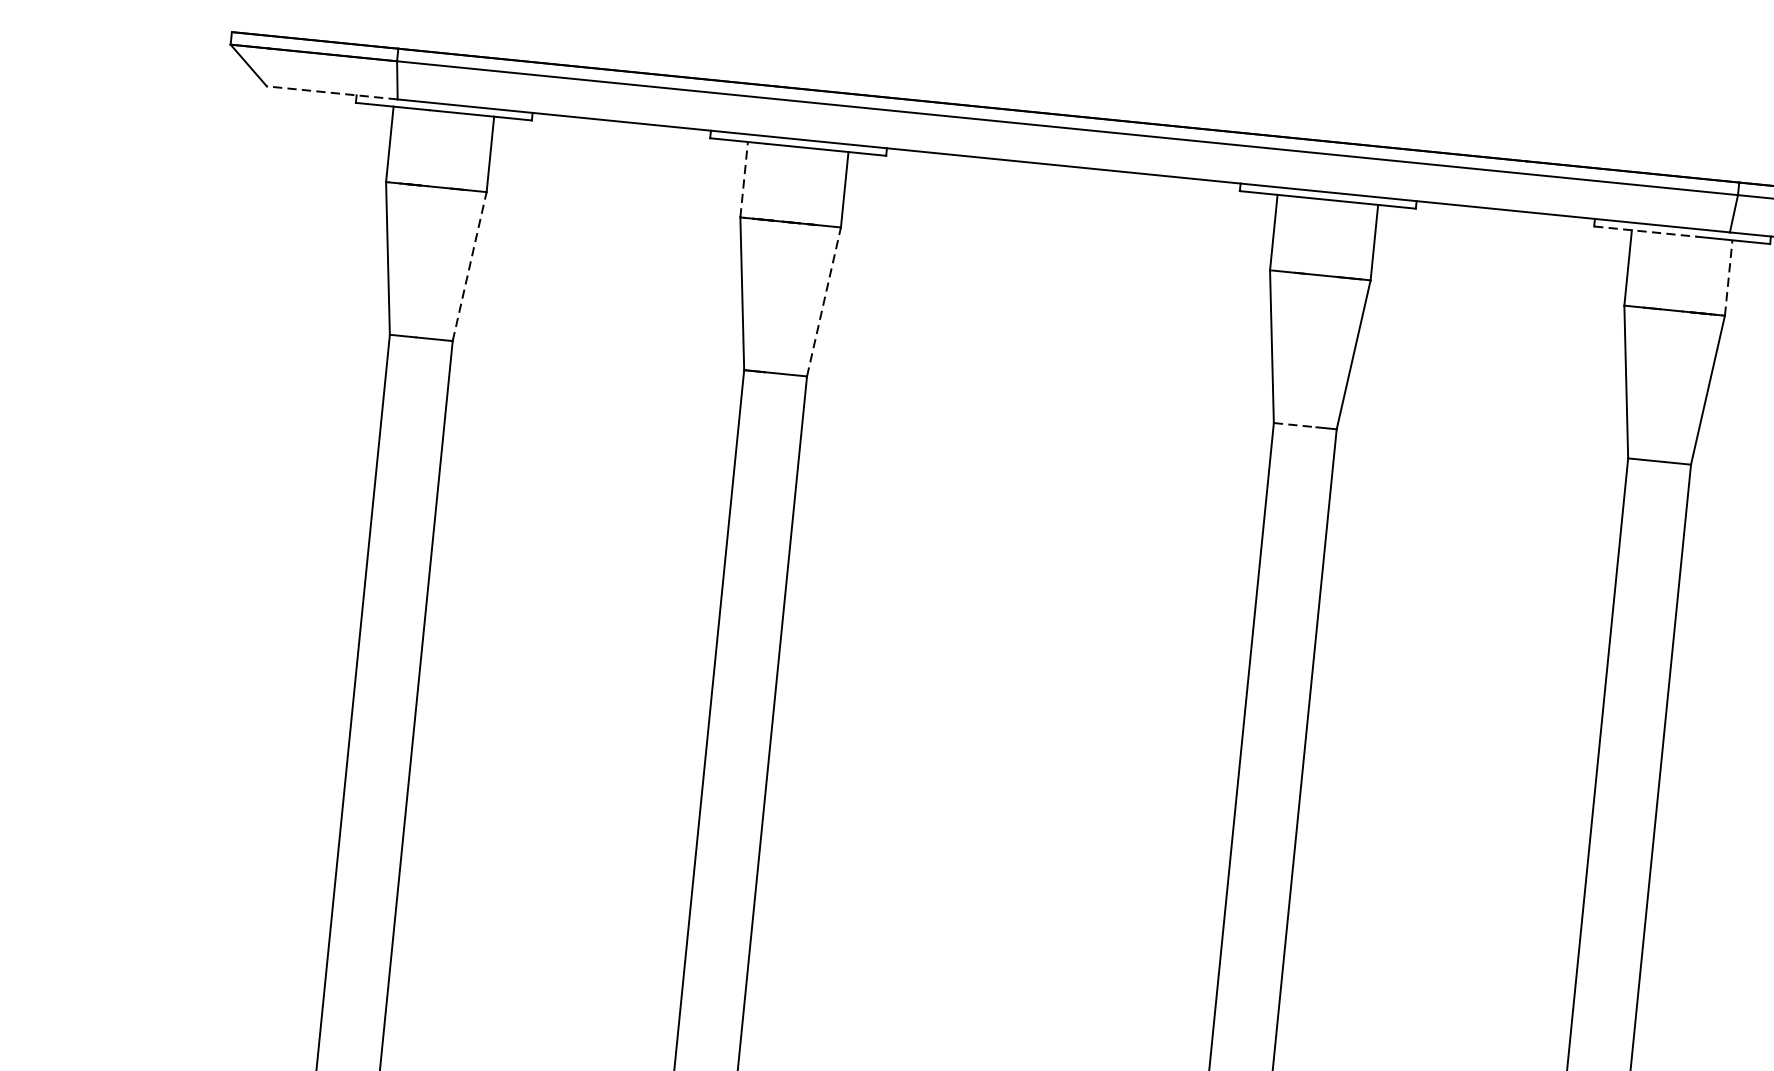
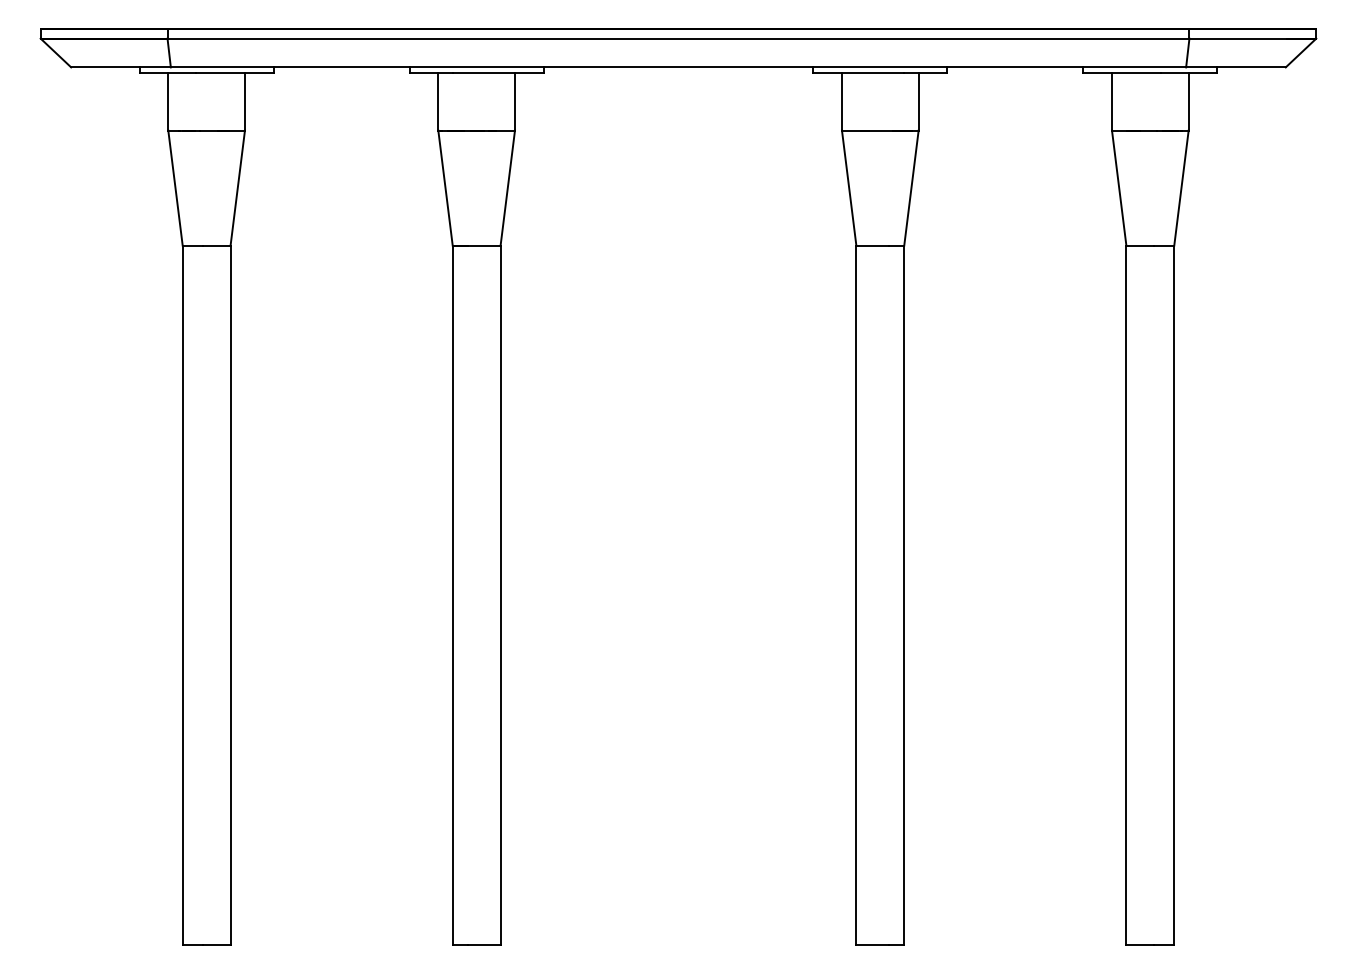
line: (332, 93) -> (121, 67), dashed -> solid
line: (744, 179) -> (438, 101), dashed -> solid
line: (1645, 232) -> (1122, 73), dashed -> solid
line: (469, 267) -> (237, 188), dashed -> solid
line: (1728, 277) -> (1188, 101), dashed -> solid
line: (823, 302) -> (507, 188), dashed -> solid
line: (1296, 425) -> (873, 245), dashed -> solid

